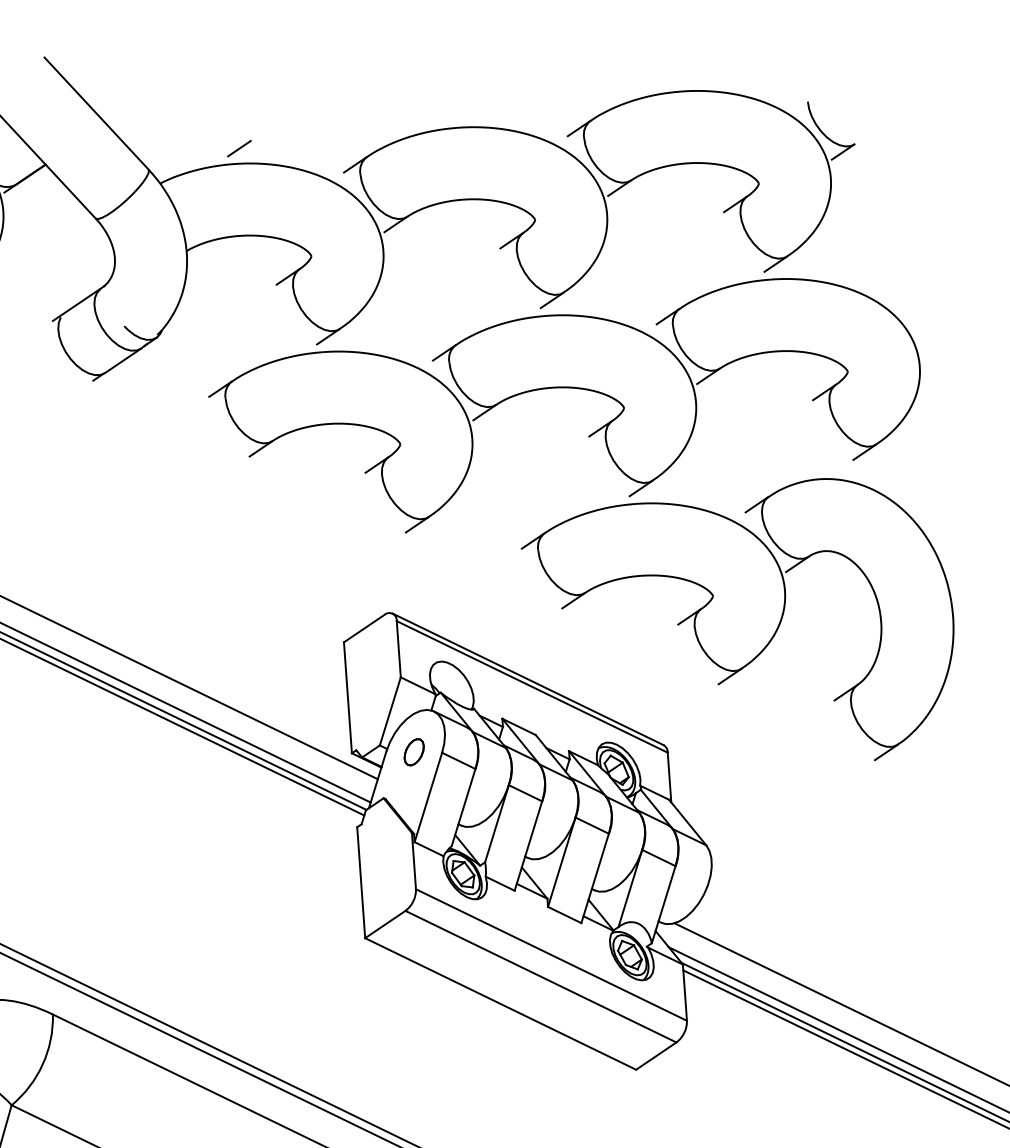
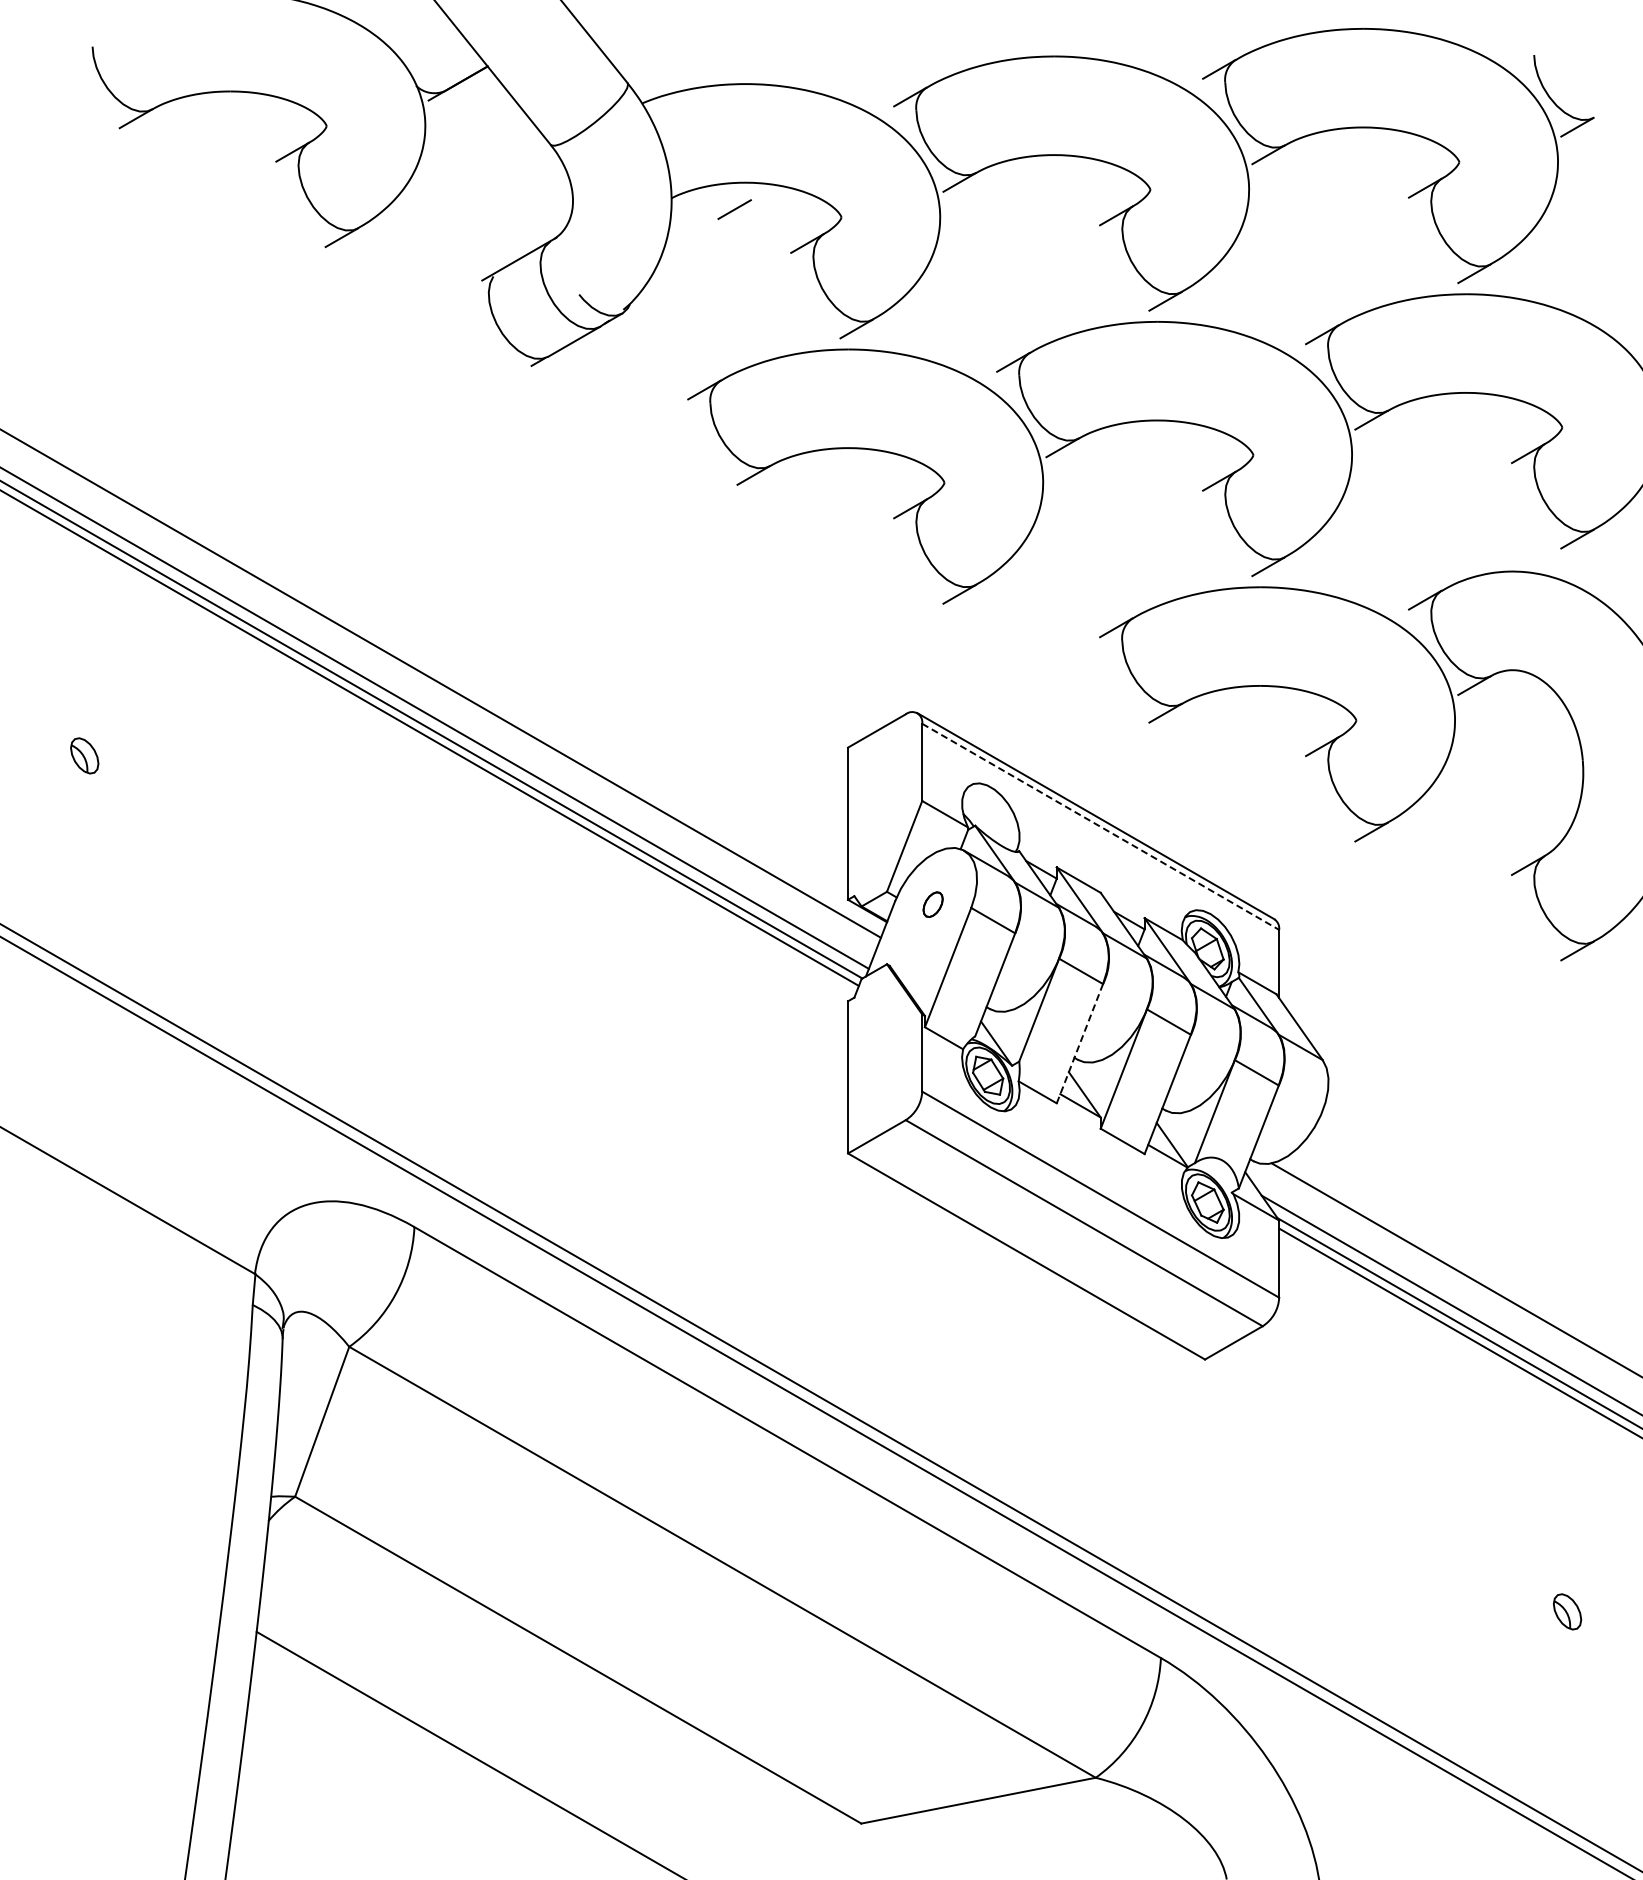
line: (239, 148) -> (734, 209), moved
line: (532, 687) -> (1101, 827), solid -> dashed
part: (413, 752) -> (932, 904), size x0.7
line: (528, 845) -> (1079, 1043), solid -> dashed

